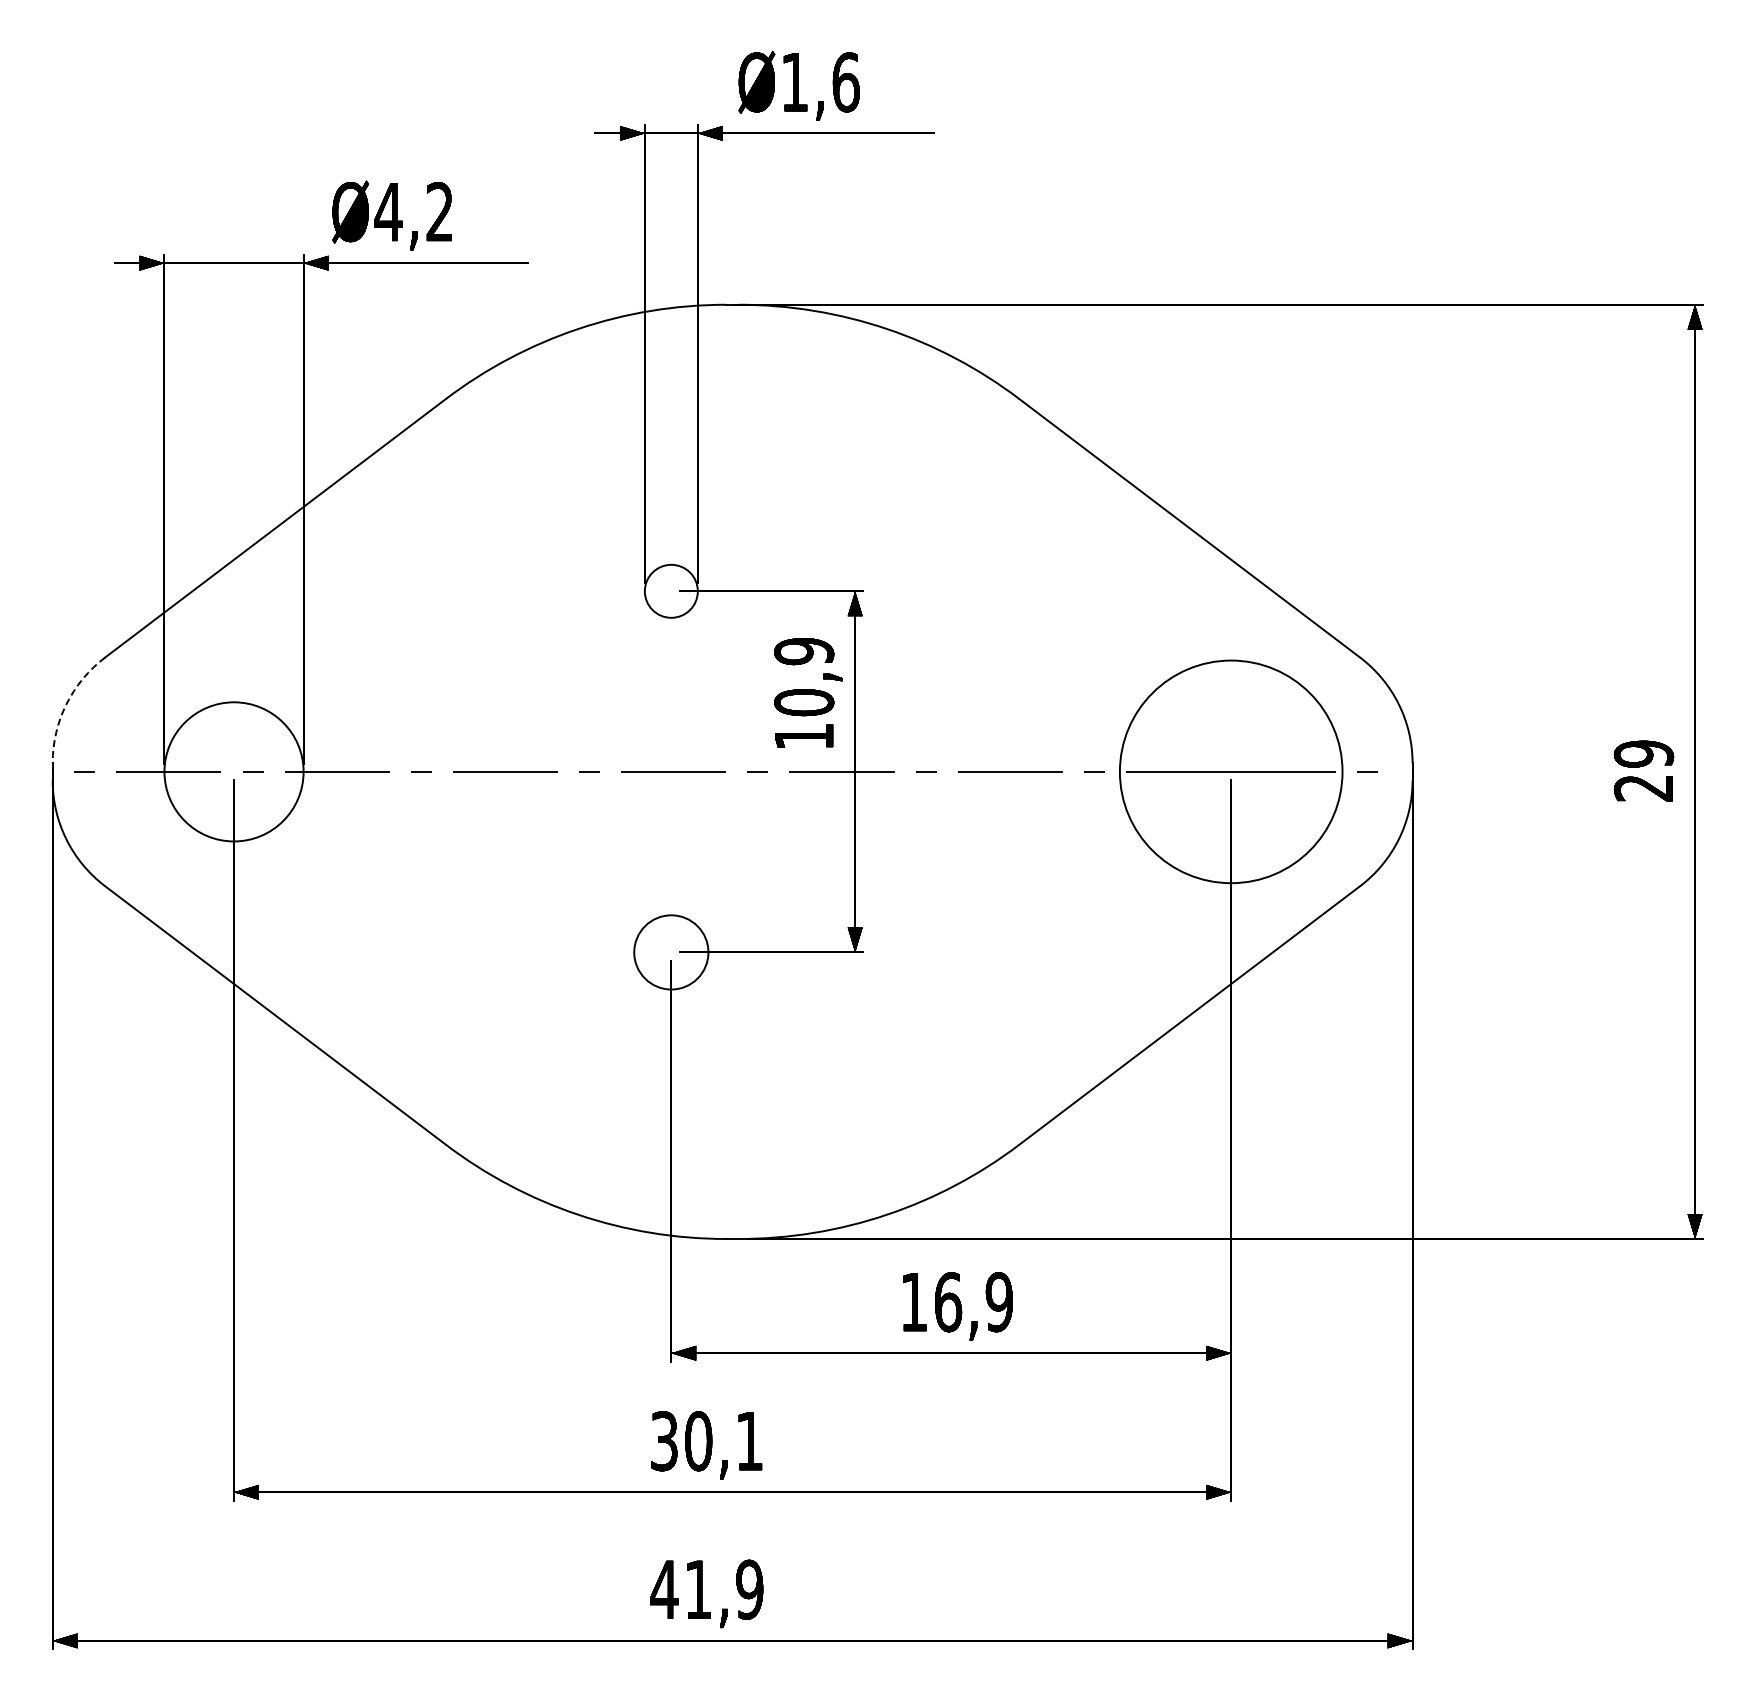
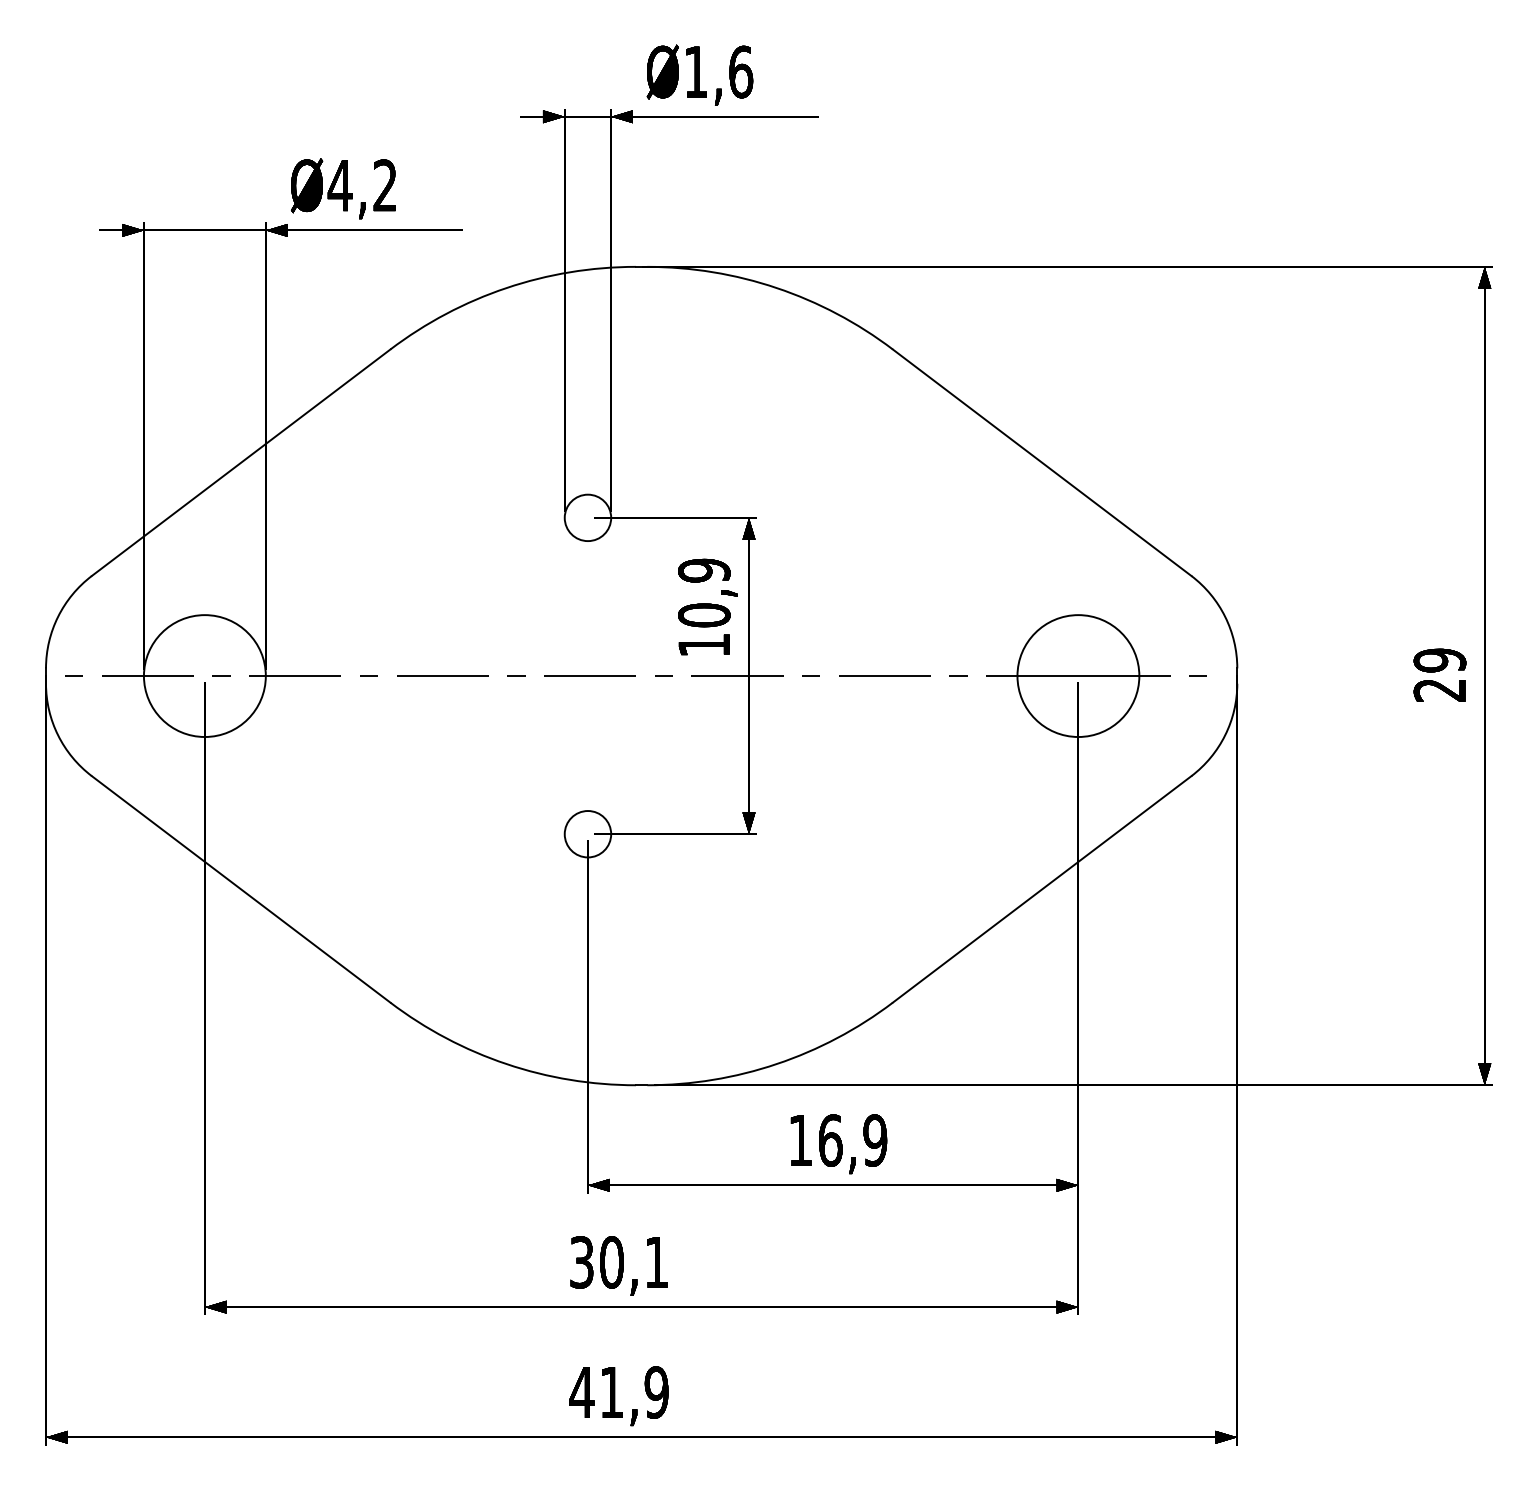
arc: (66, 704) -> (58, 617), dashed -> solid
circle: (1230, 771) -> (1077, 675), size x0.62
circle: (670, 951) -> (587, 833), size x0.71

